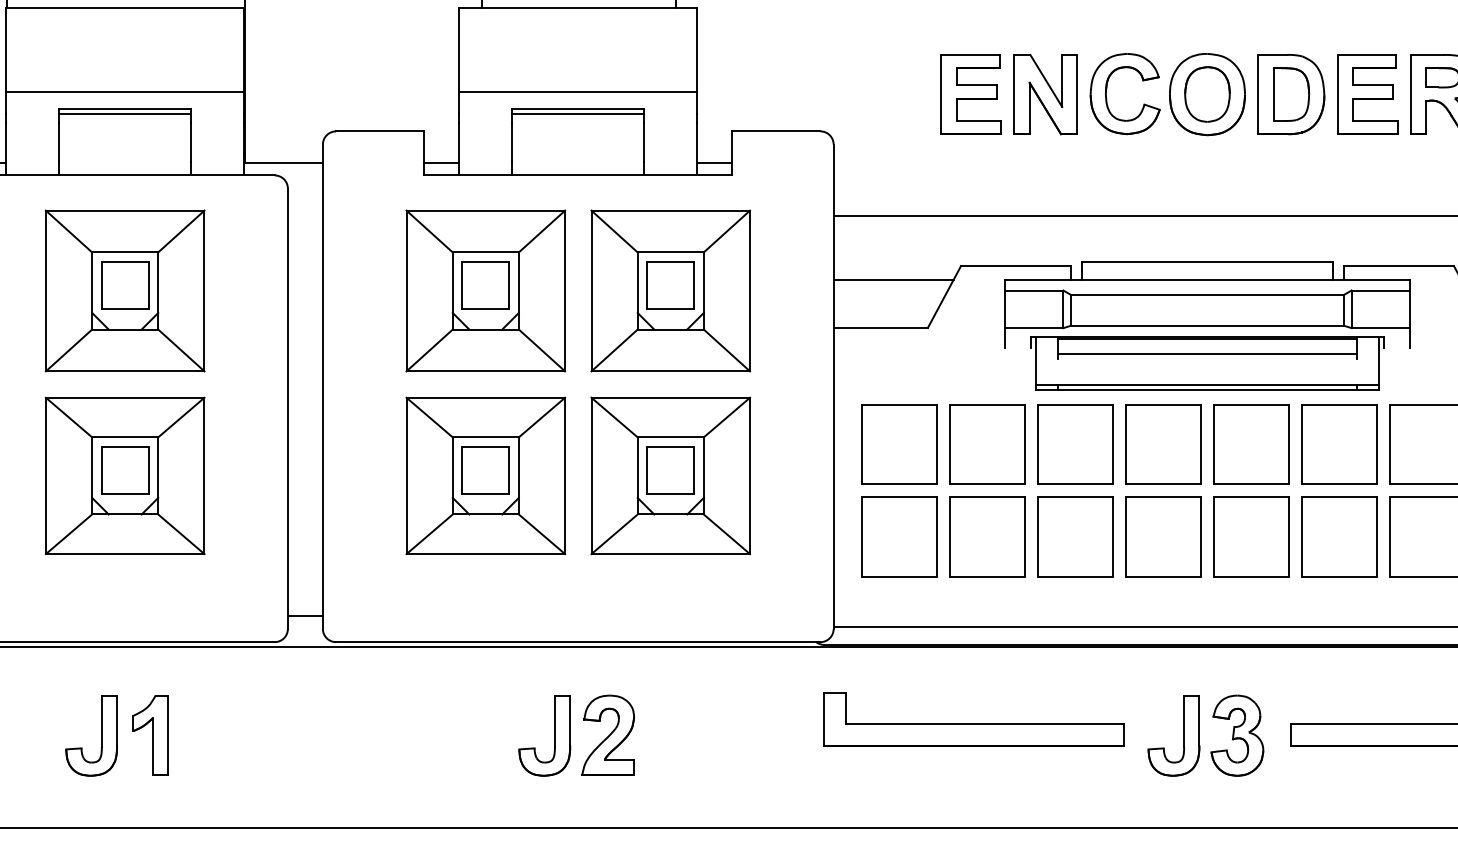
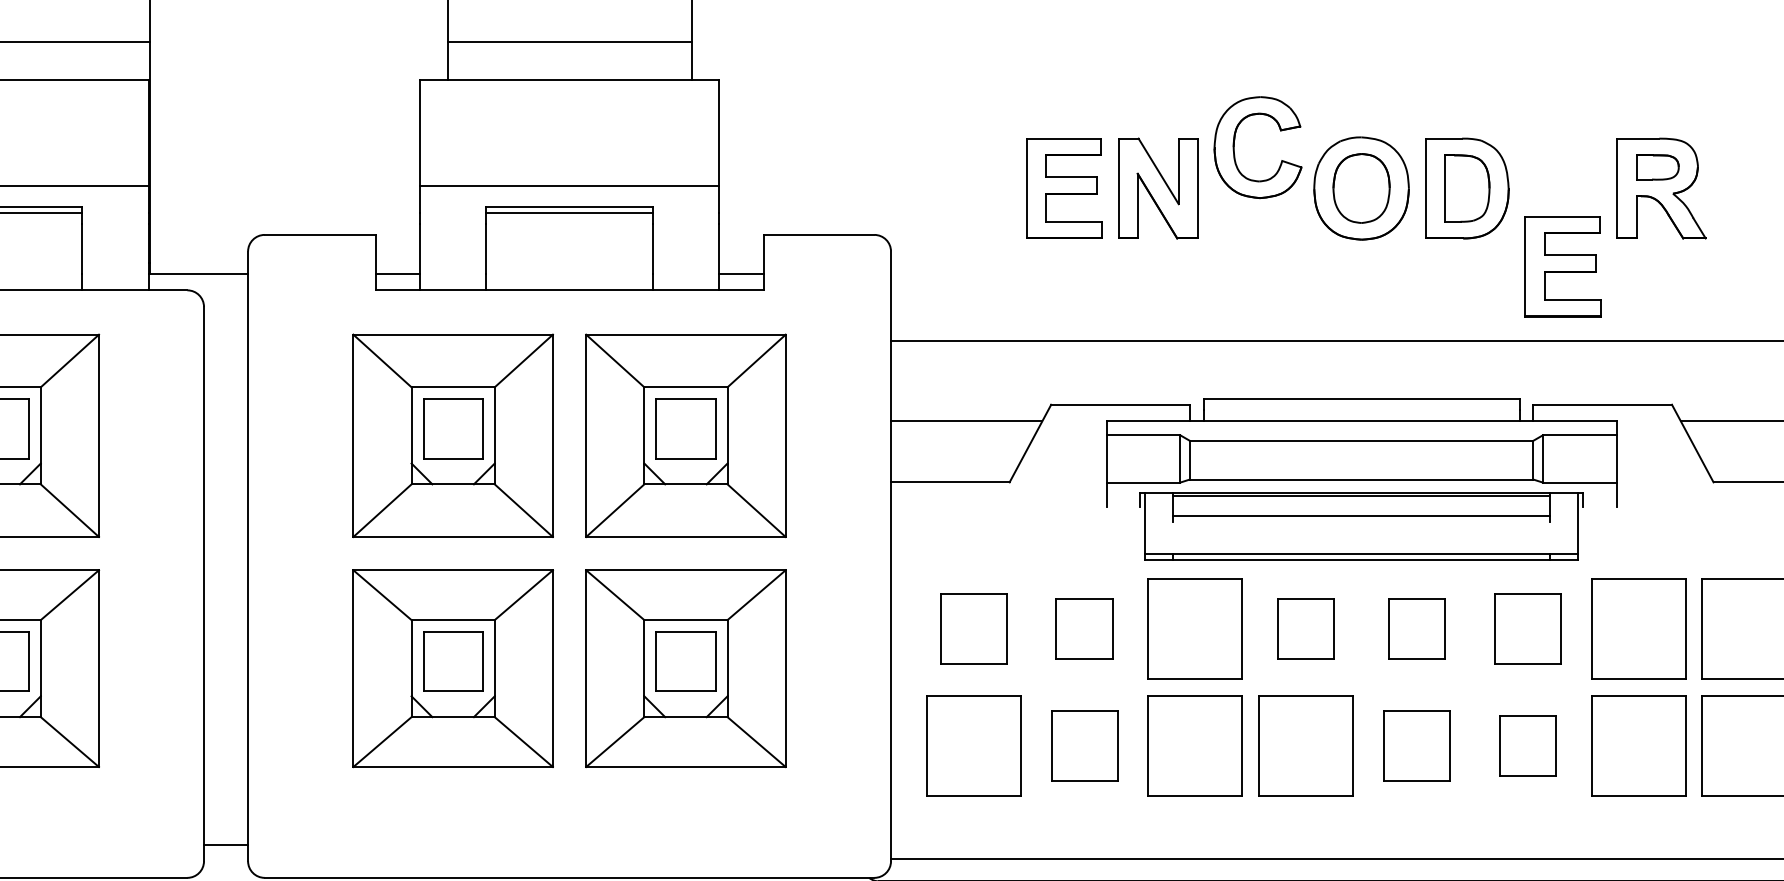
part: (1367, 94) -> (1563, 266), moved
part: (1107, 98) -> (1235, 153), moved
part: (899, 444) -> (973, 629), size x0.7
part: (987, 444) -> (1084, 629), size x0.6
part: (1163, 444) -> (1306, 629), size x0.6
part: (1251, 444) -> (1416, 629), size x0.6
part: (1339, 444) -> (1527, 629), size x0.7
part: (987, 536) -> (1084, 744), size x0.7
part: (1251, 536) -> (1416, 744), size x0.7
part: (1339, 536) -> (1527, 744), size x0.6

